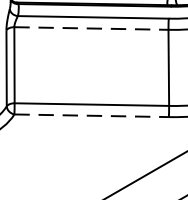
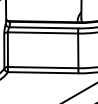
line: (92, 27) -> (43, 32), dashed -> solid
line: (92, 115) -> (43, 72), dashed -> solid

